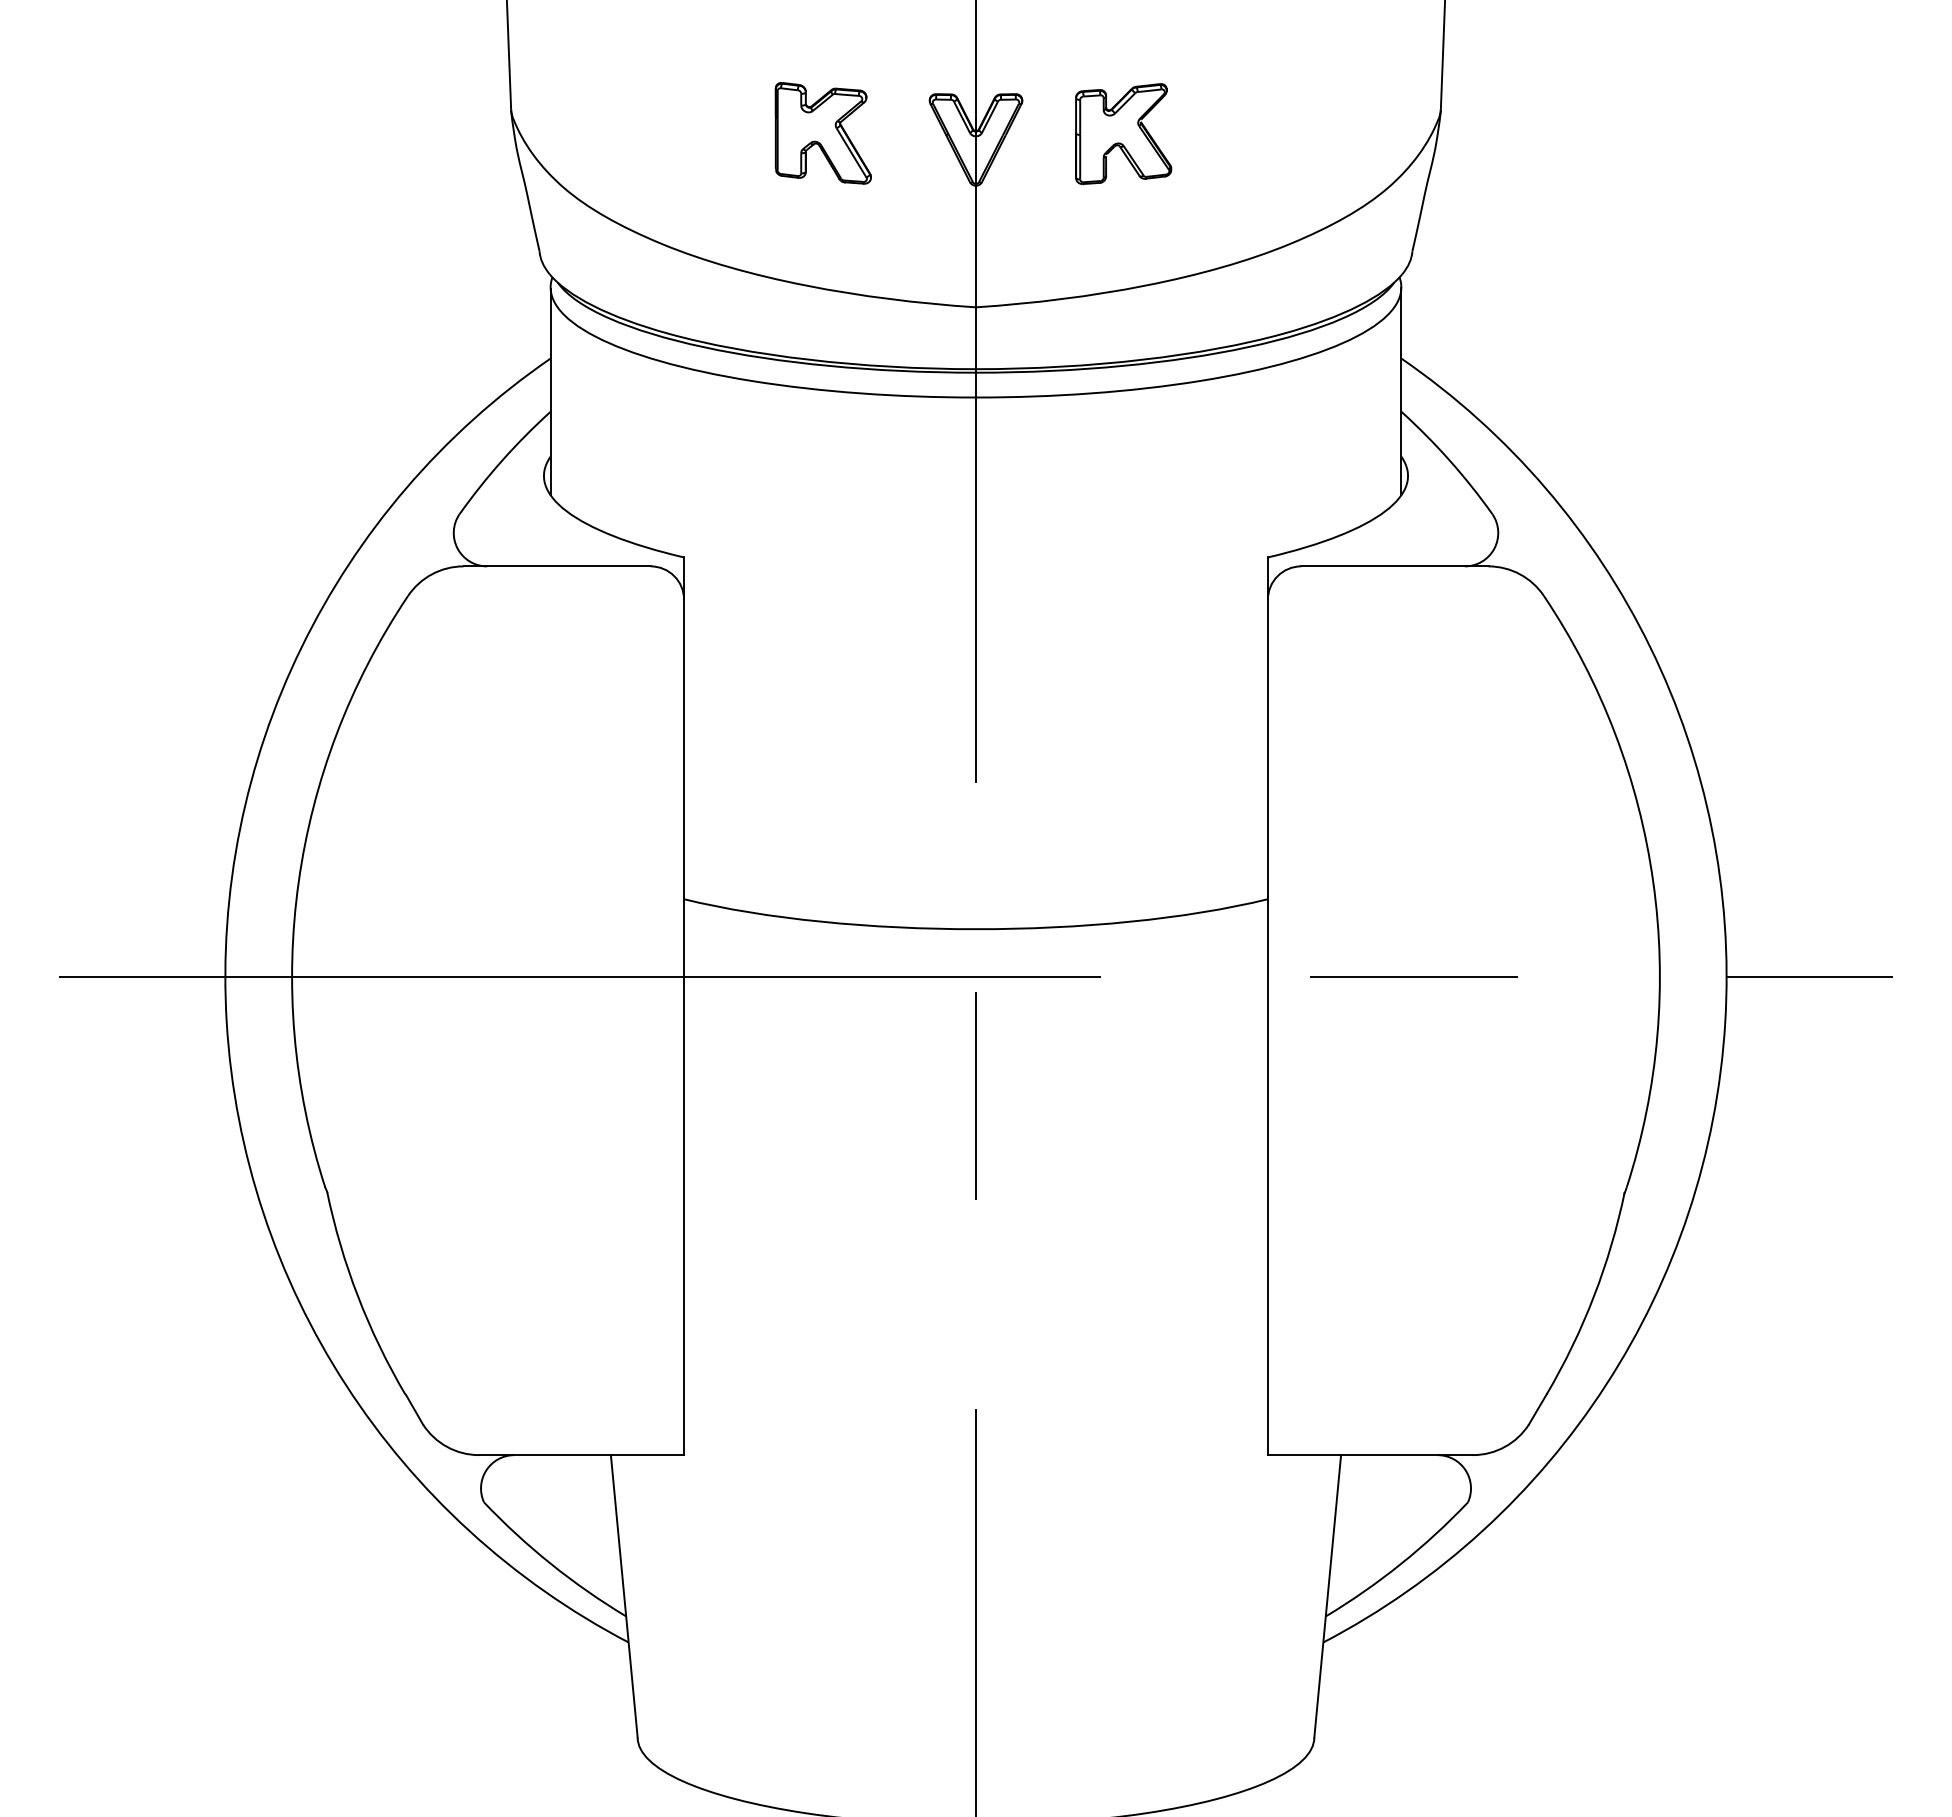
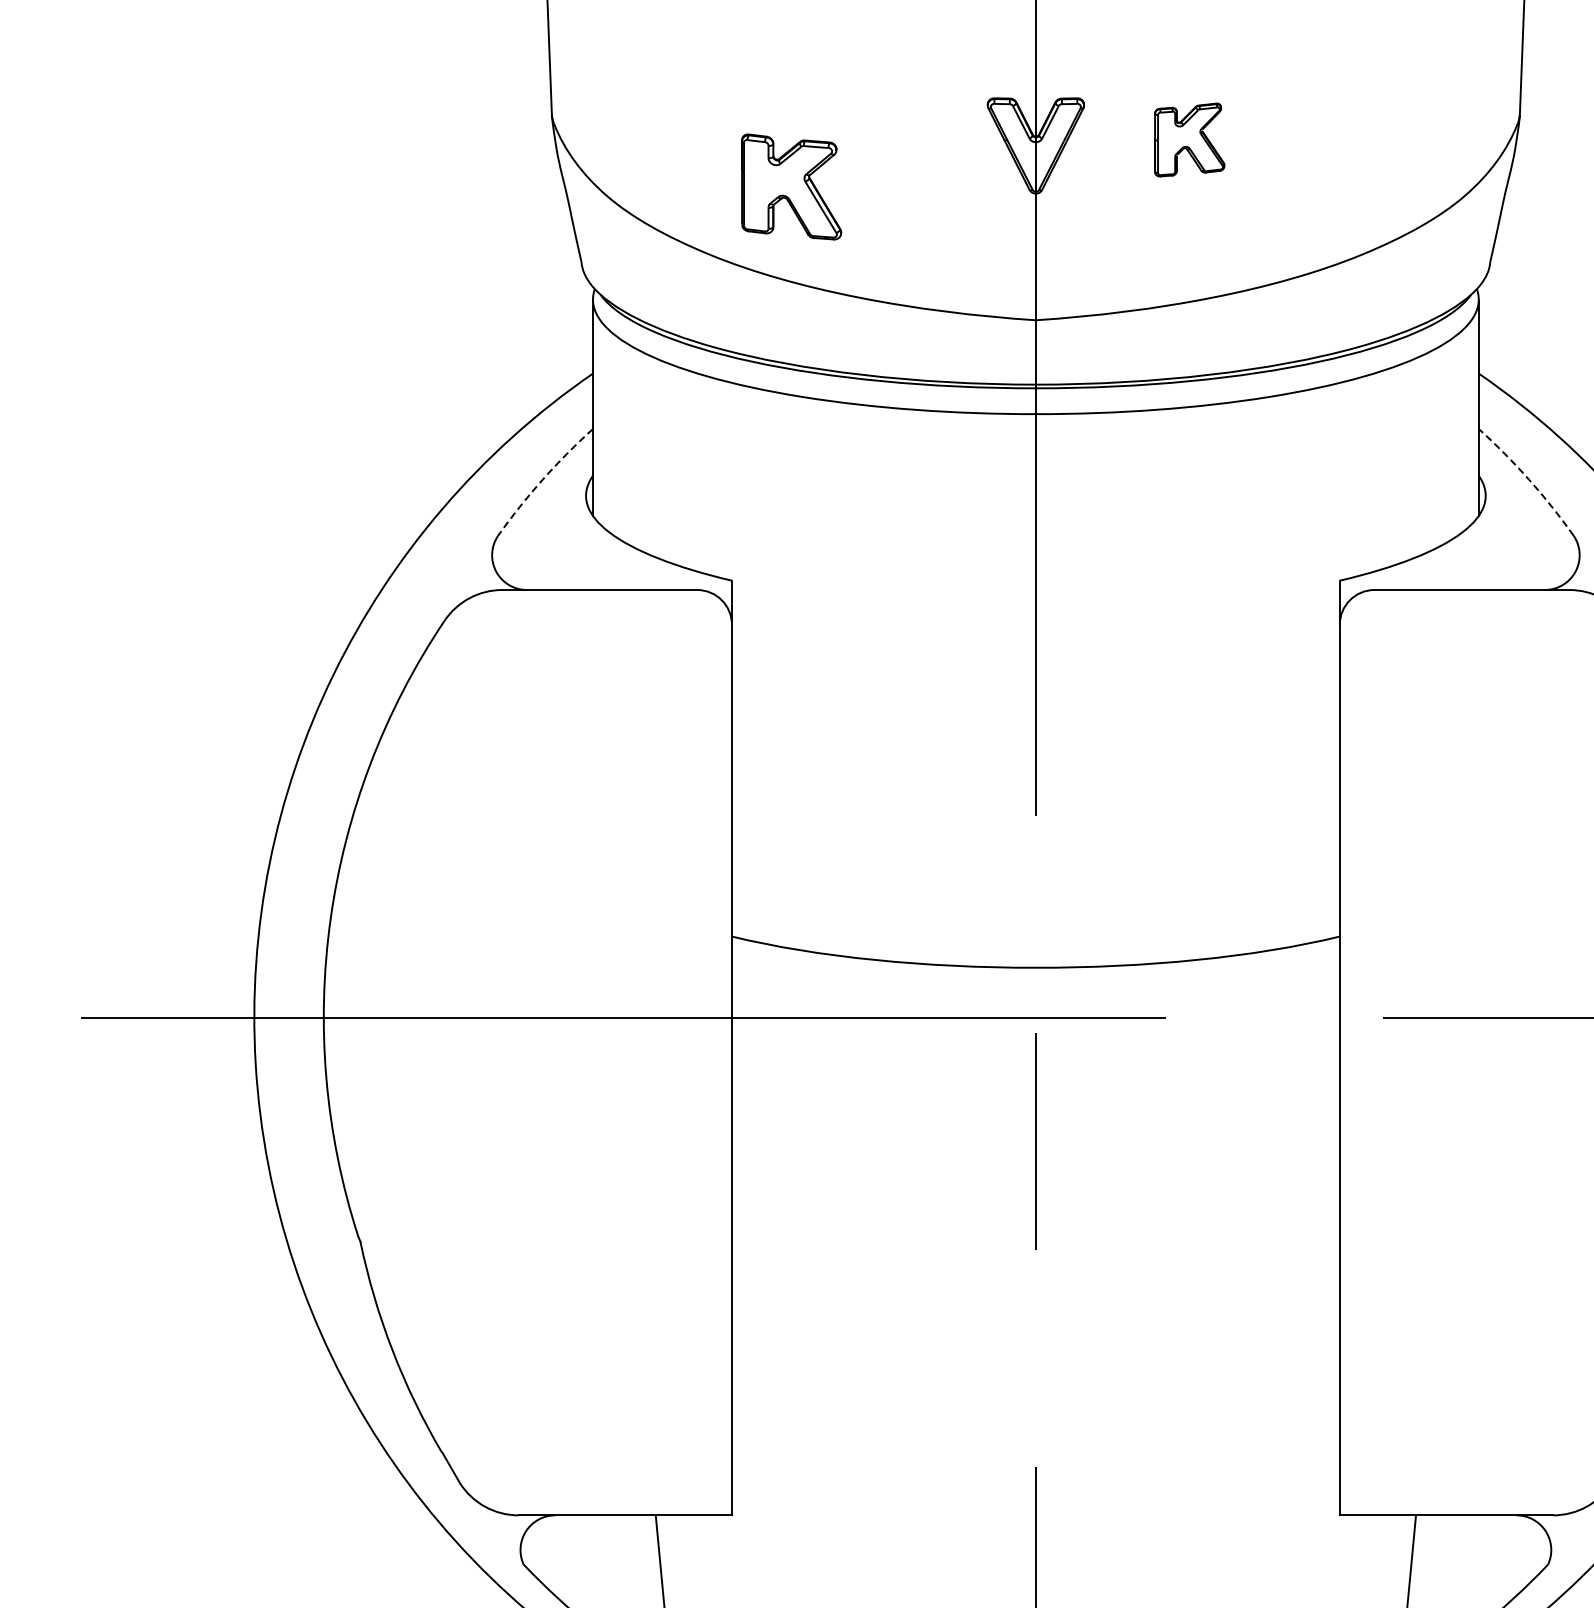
part: (822, 133) -> (790, 187), moved
part: (1123, 134) -> (1189, 140), size x0.7
arc: (502, 460) -> (542, 479), solid -> dashed
arc: (1449, 460) -> (1528, 479), solid -> dashed

